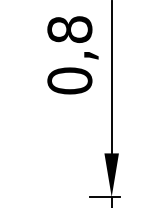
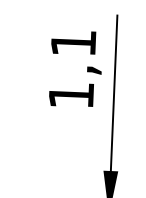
text: (69, 55) -> (72, 69), 0,8 -> 1,1

